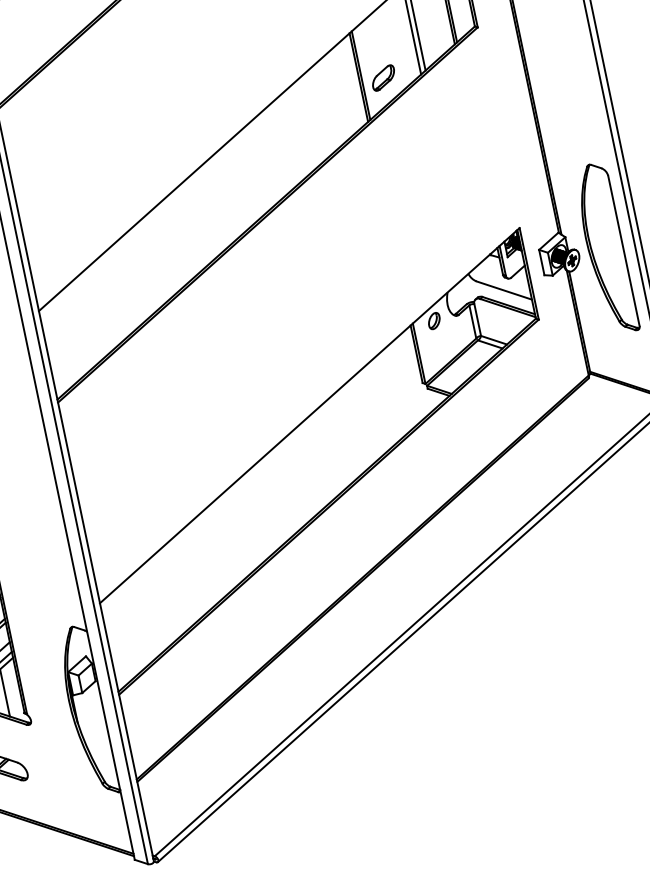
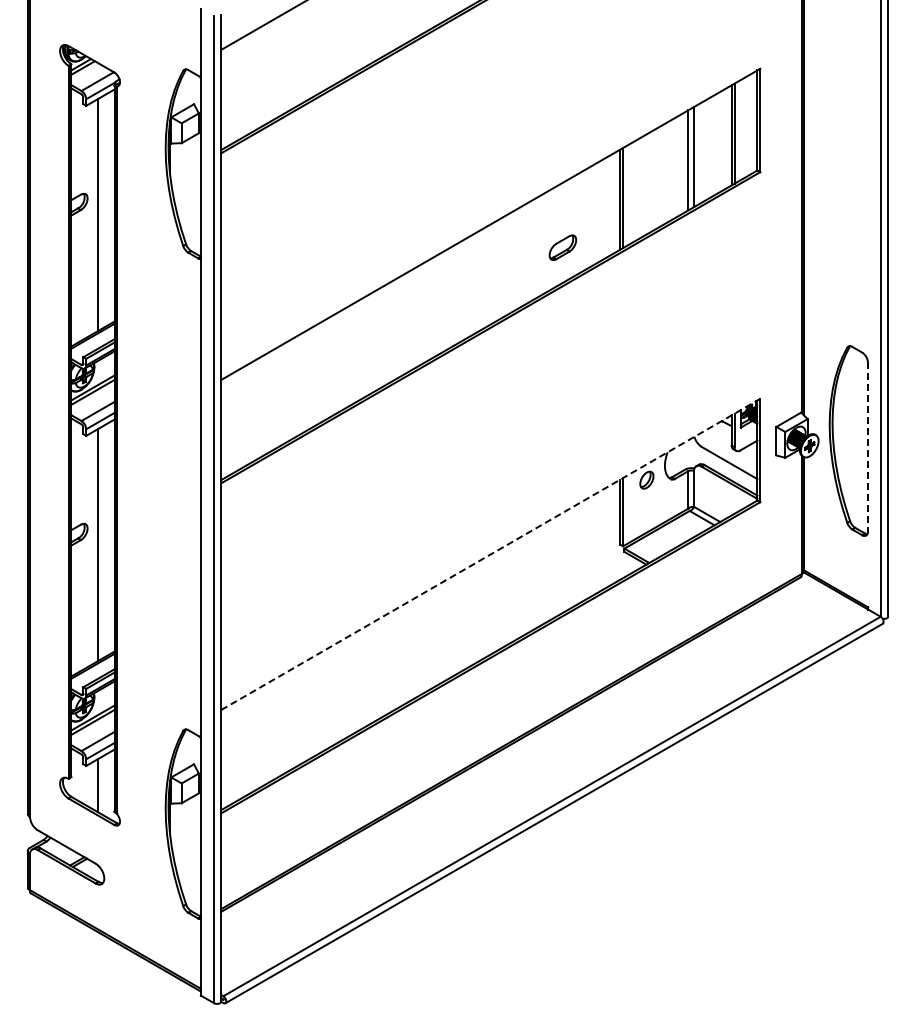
part: (383, 77) -> (562, 247), moved
line: (623, 251) -> (867, 447), solid -> dashed
line: (310, 415) -> (491, 554), solid -> dashed

